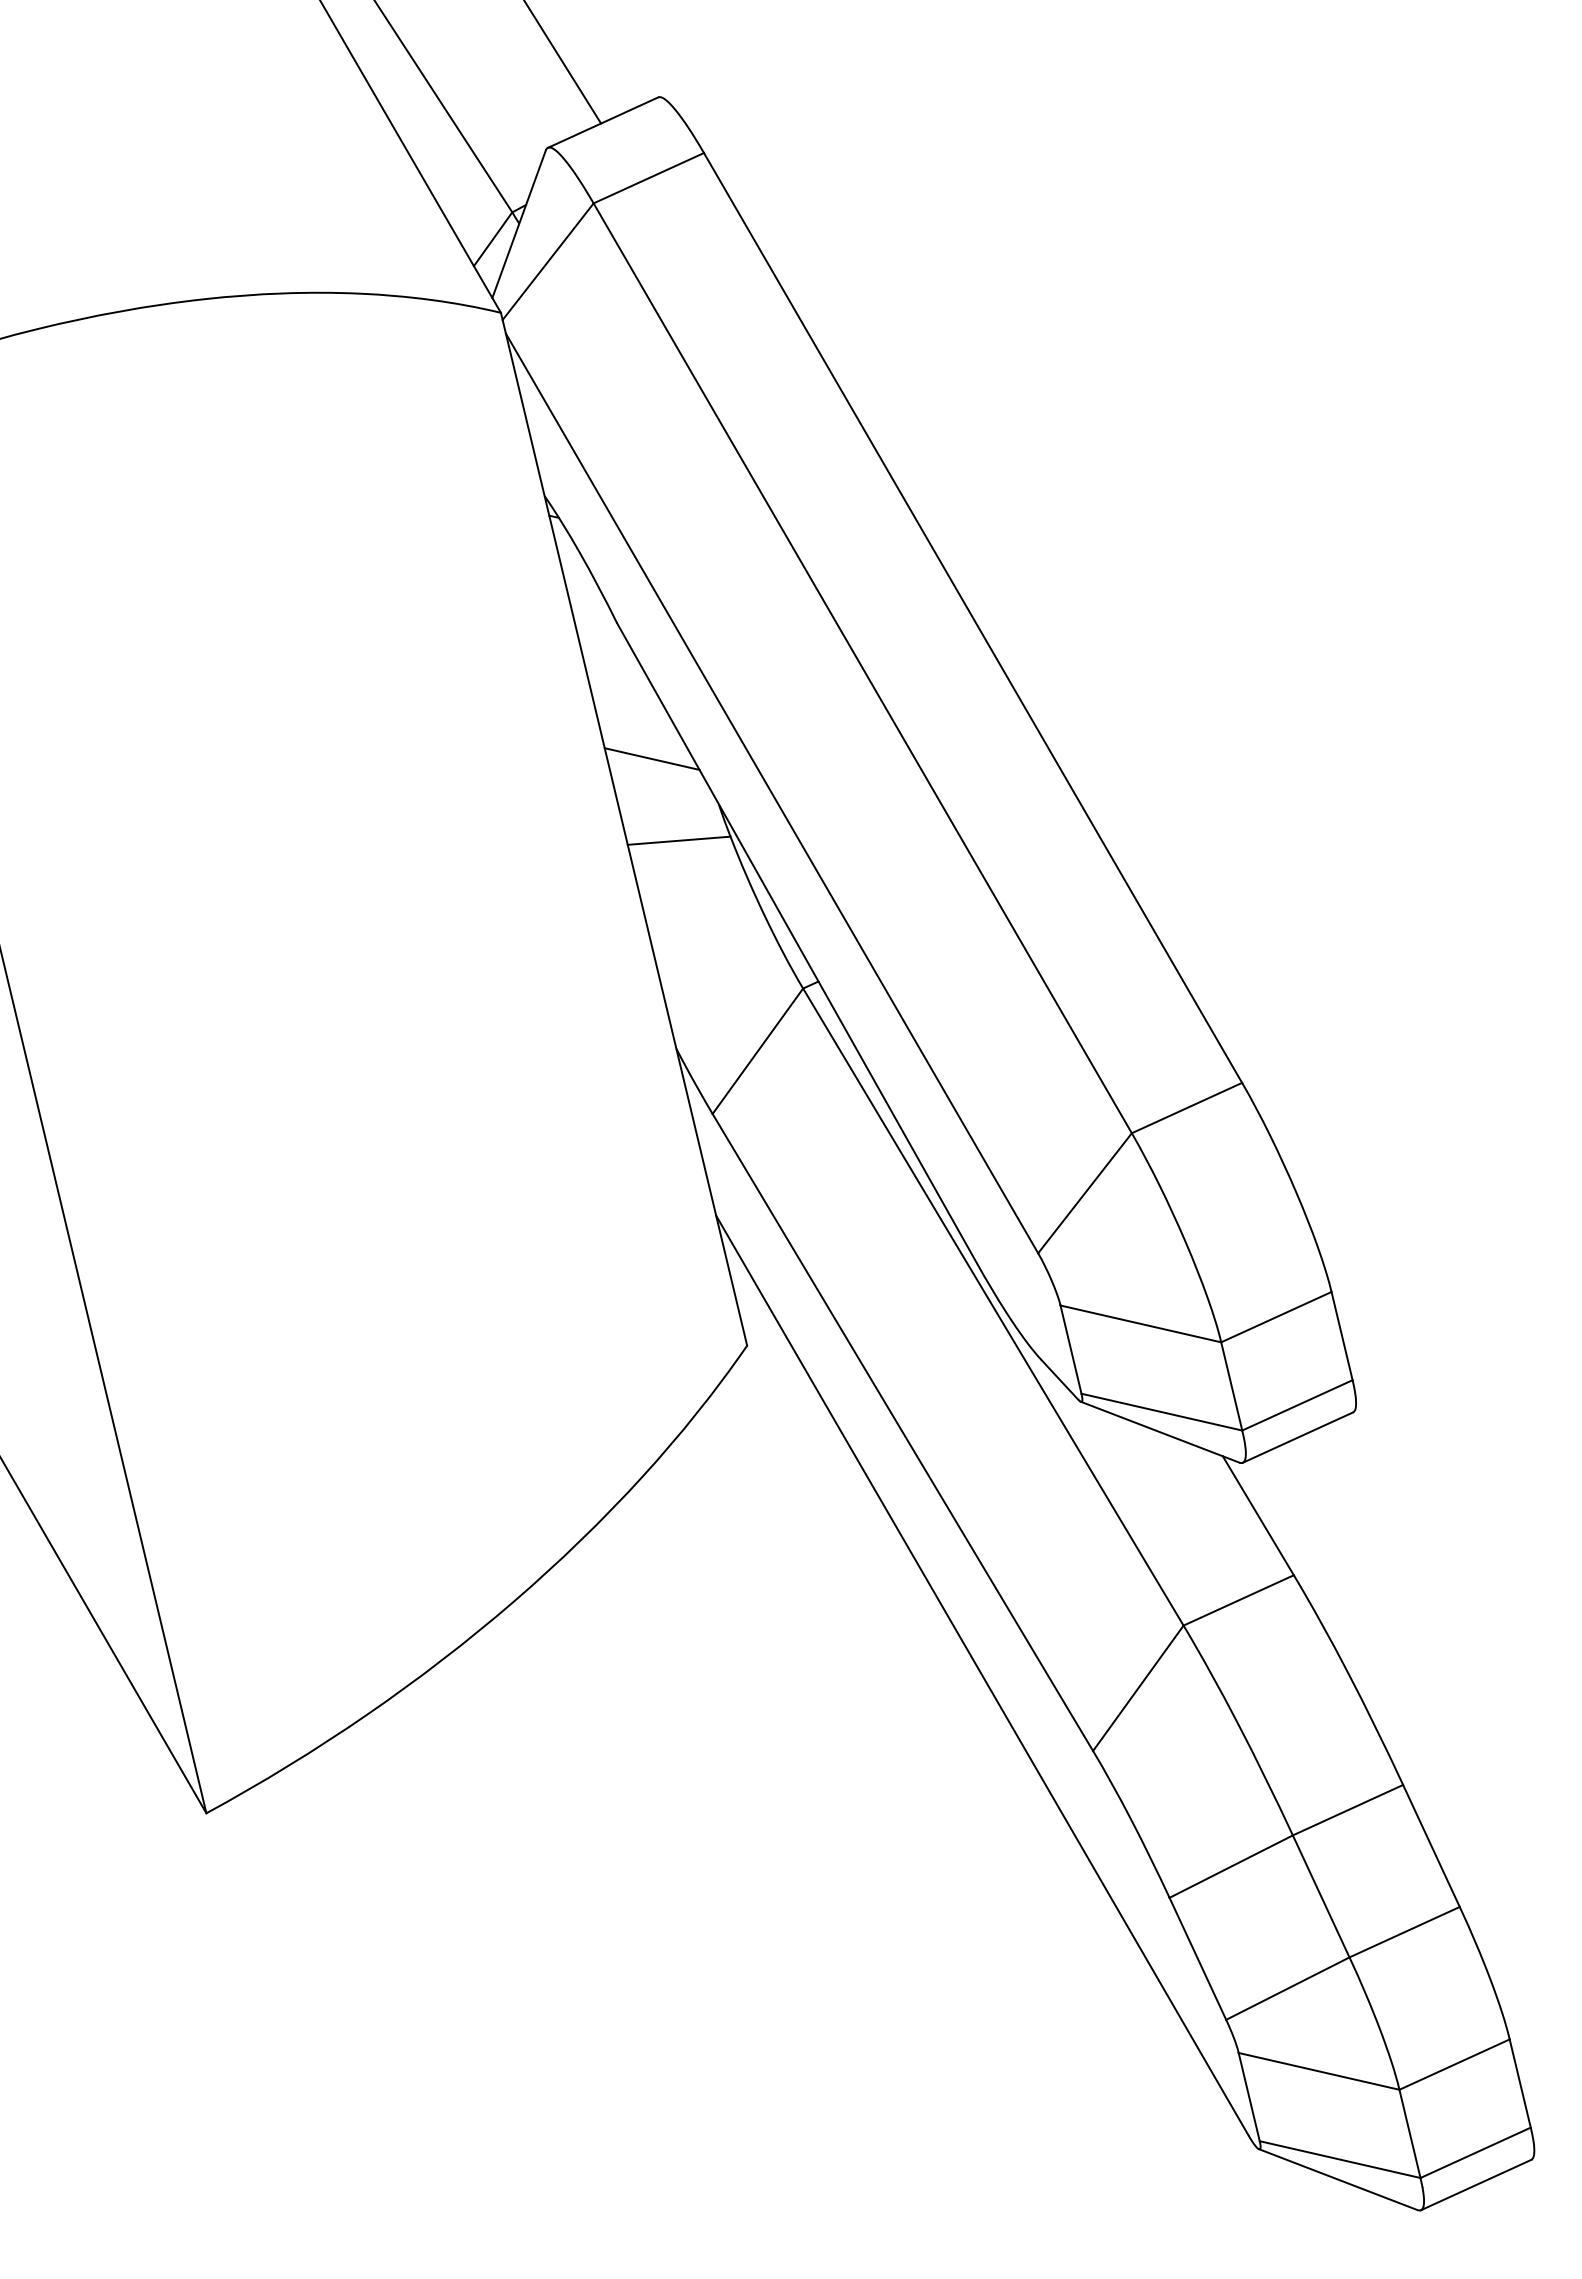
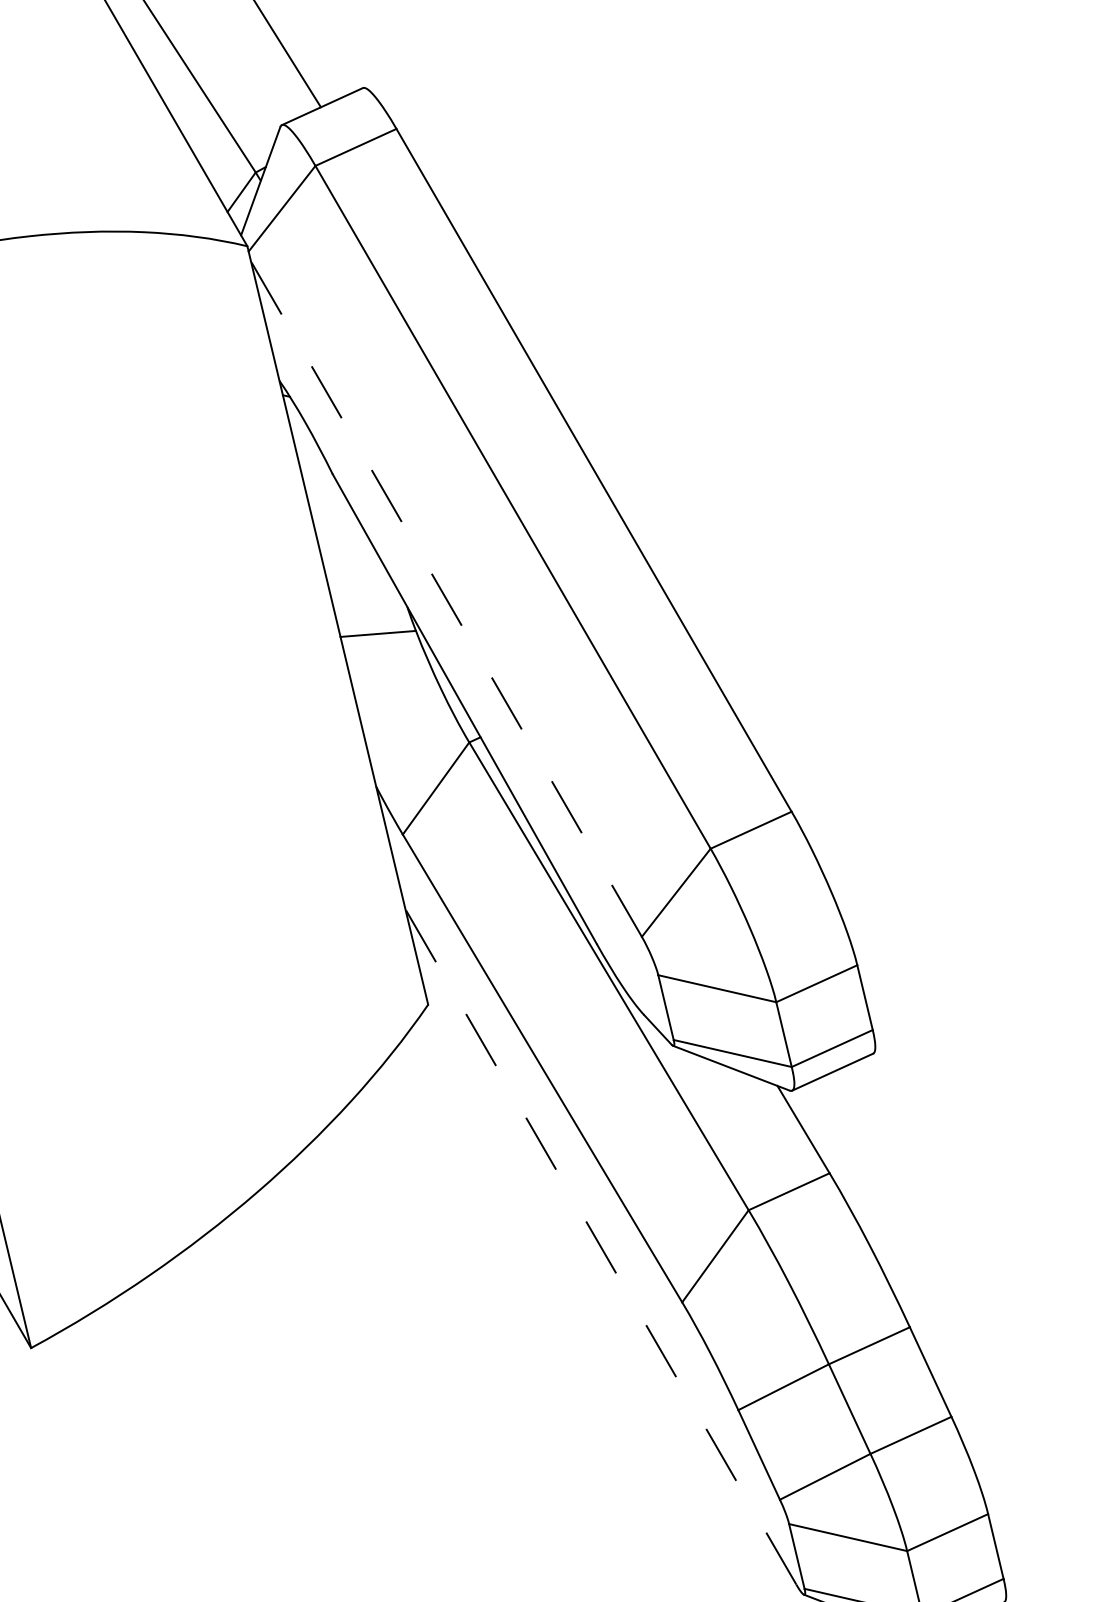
line: (651, 758) -> (357, 573), removed
line: (771, 793) -> (446, 599), solid -> dashed
line: (982, 1675) -> (601, 1246), solid -> dashed

